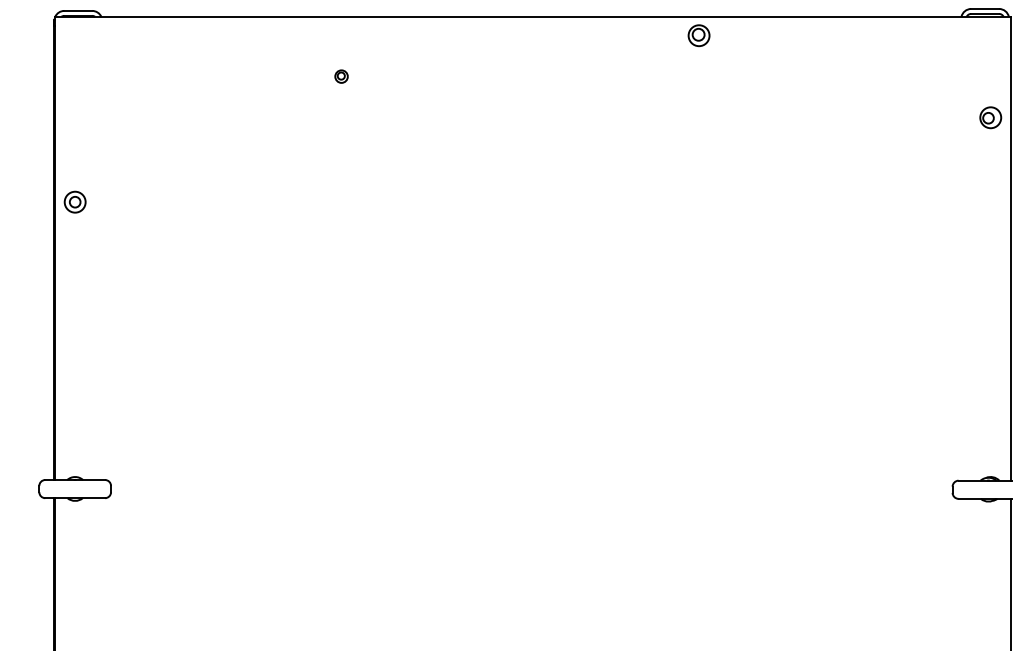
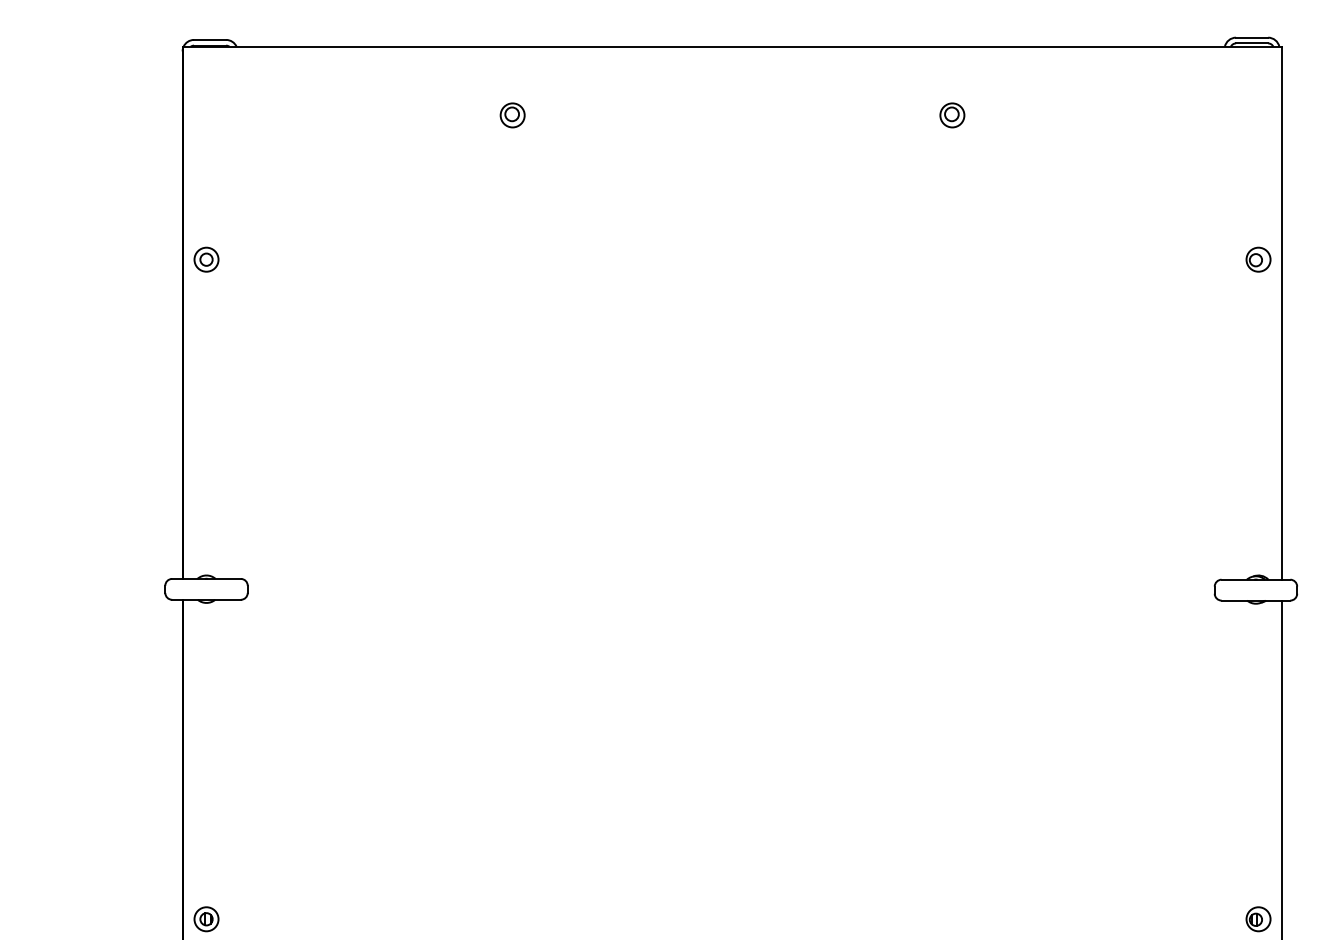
part: (699, 35) -> (952, 115), moved
part: (341, 76) -> (512, 115), size x1.67
part: (990, 117) -> (1258, 259), moved

